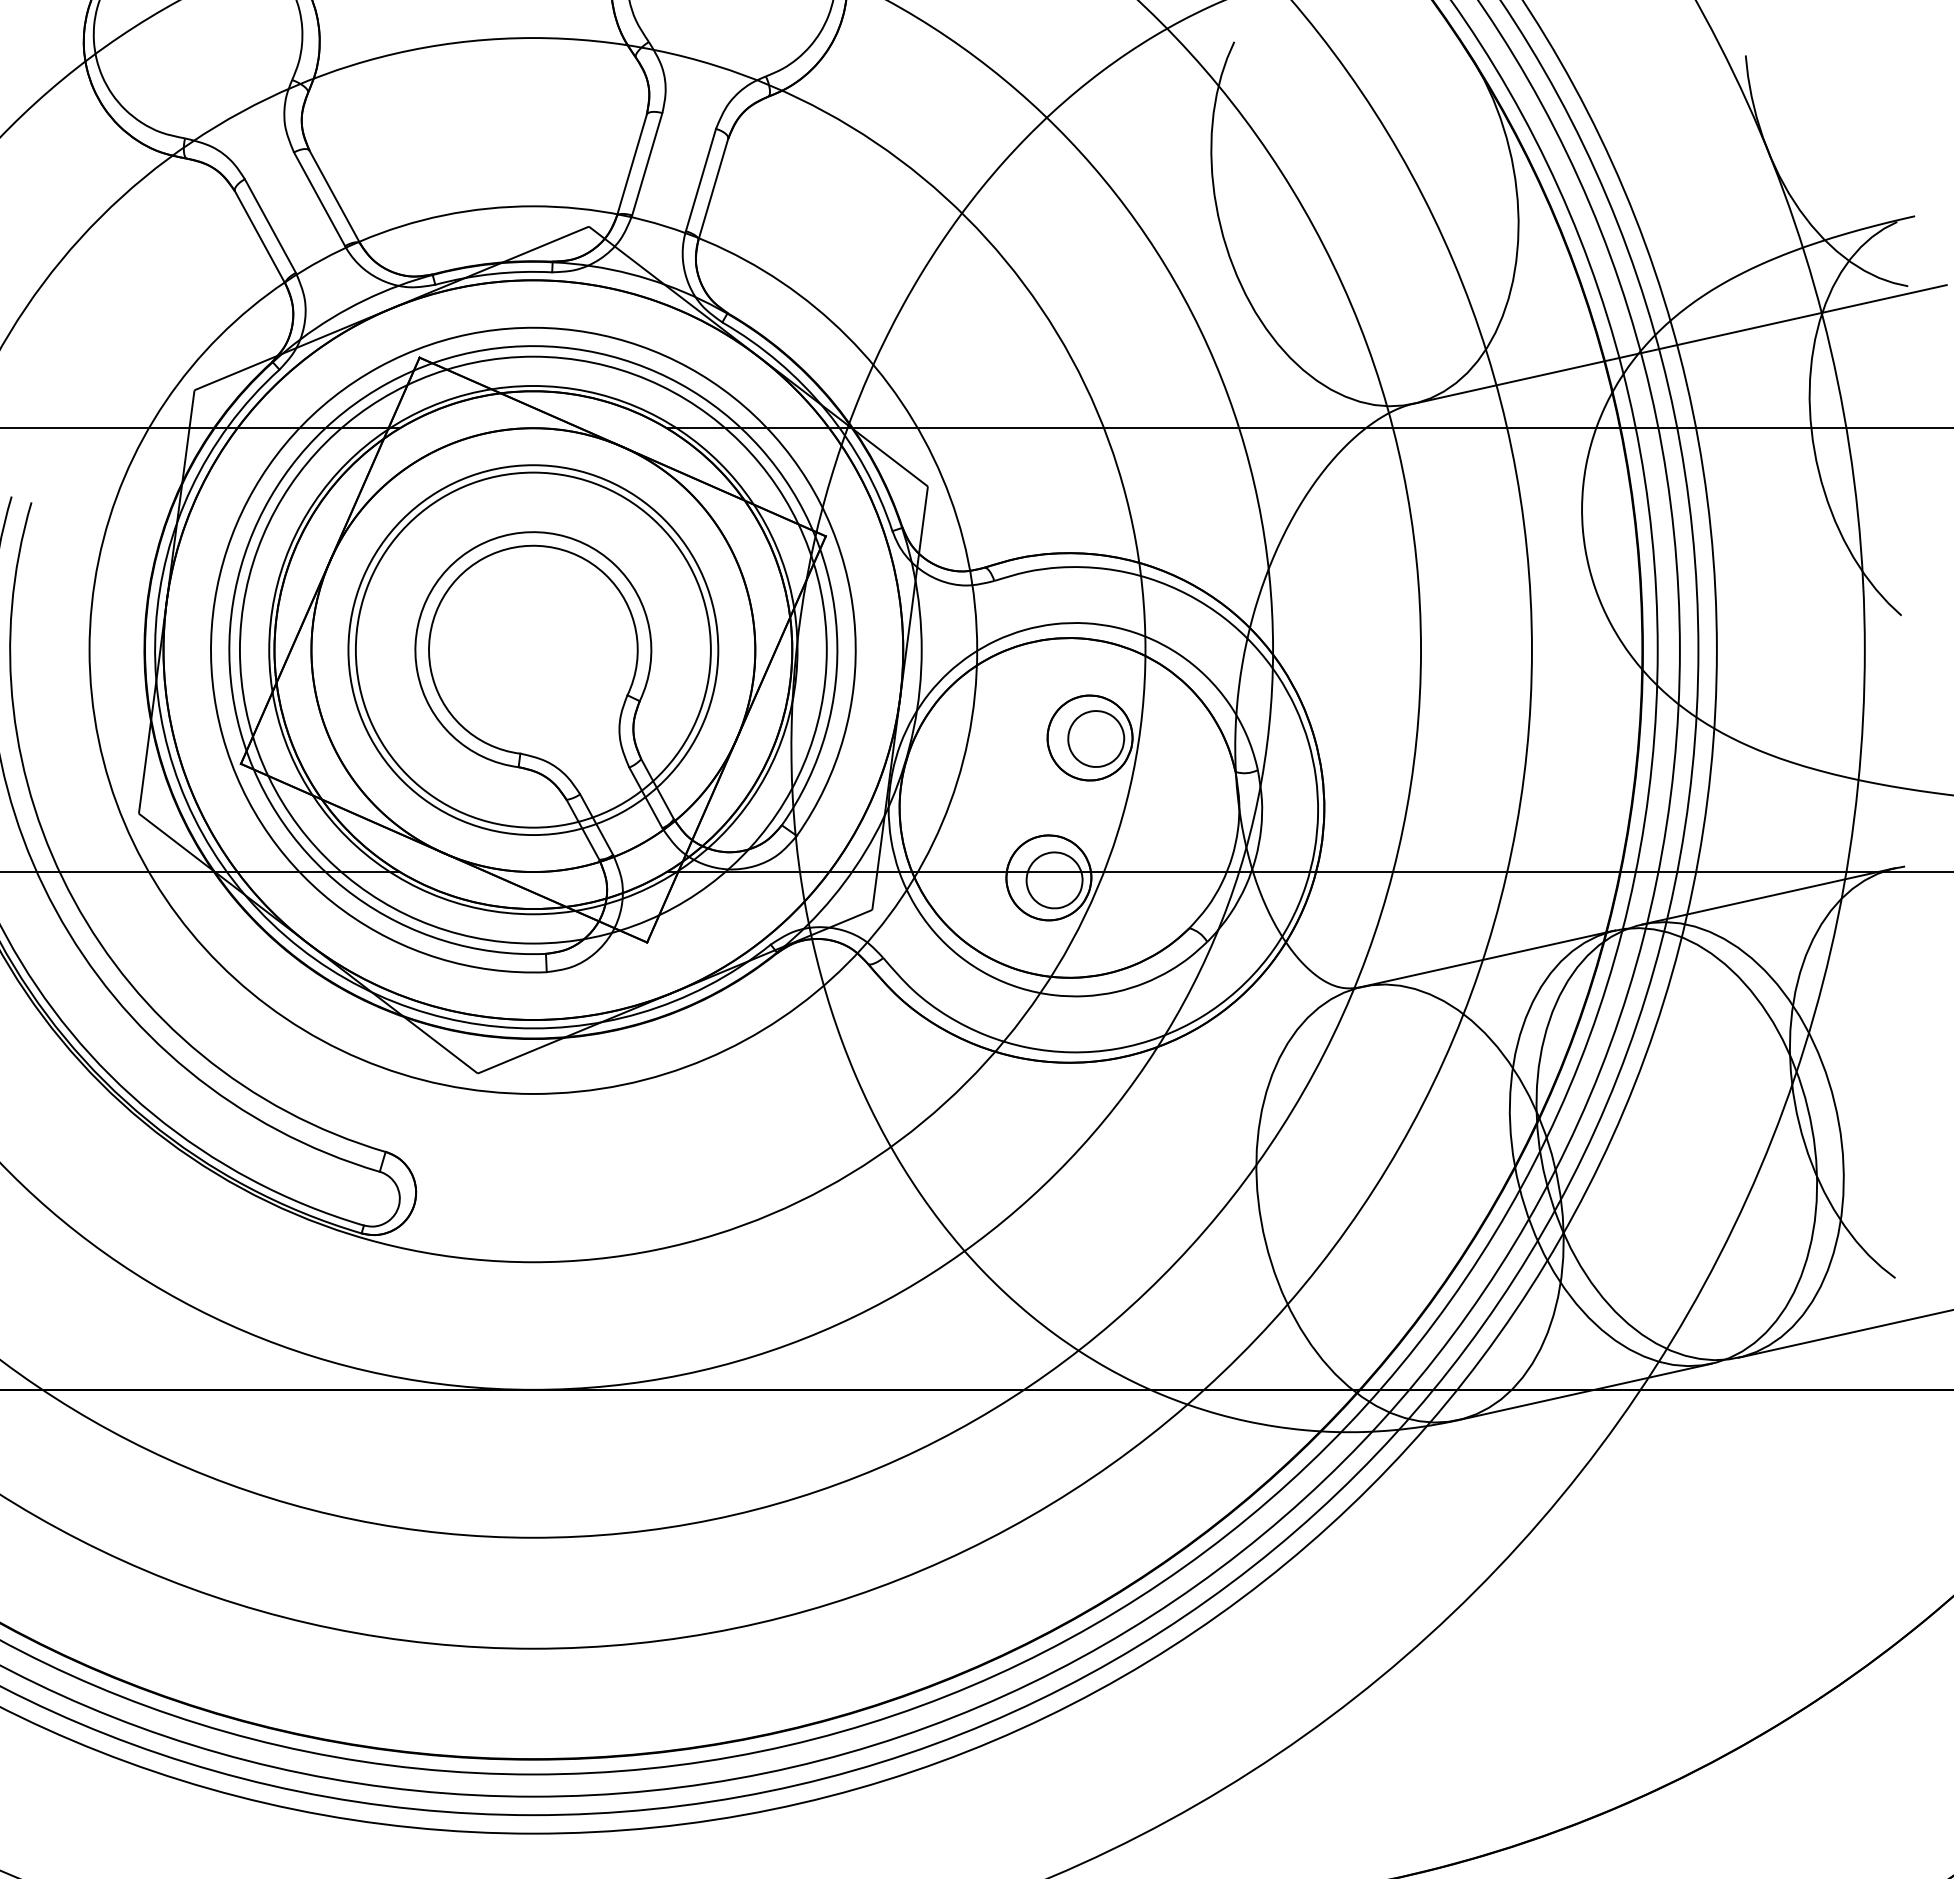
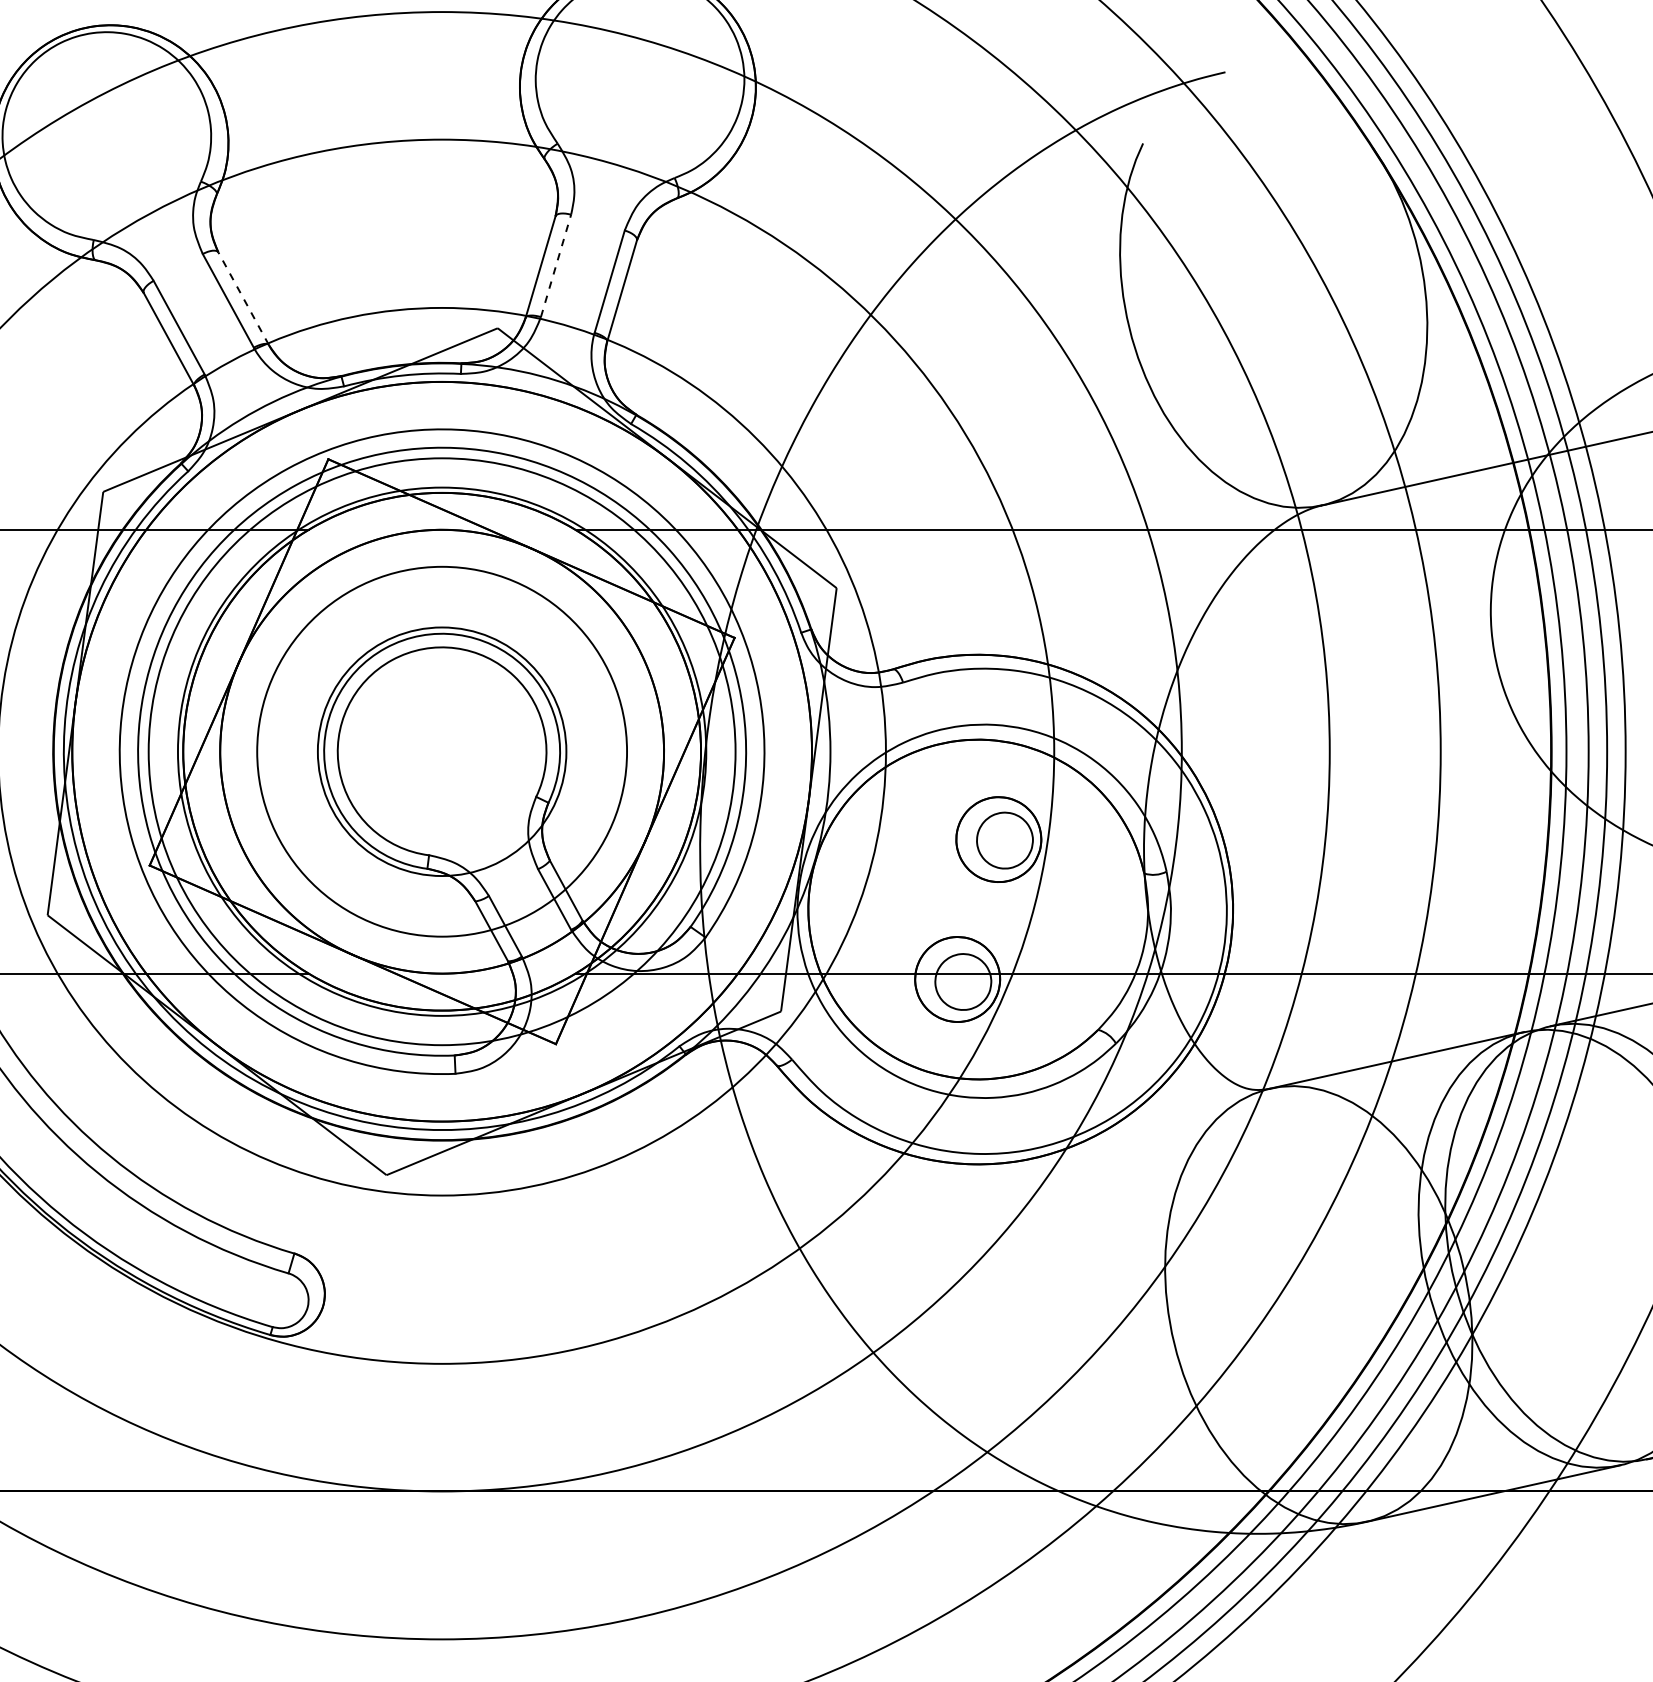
line: (647, 163) -> (556, 265), solid -> dashed
line: (334, 197) -> (243, 299), solid -> dashed
circle: (532, 649) -> (441, 751), size x0.7

